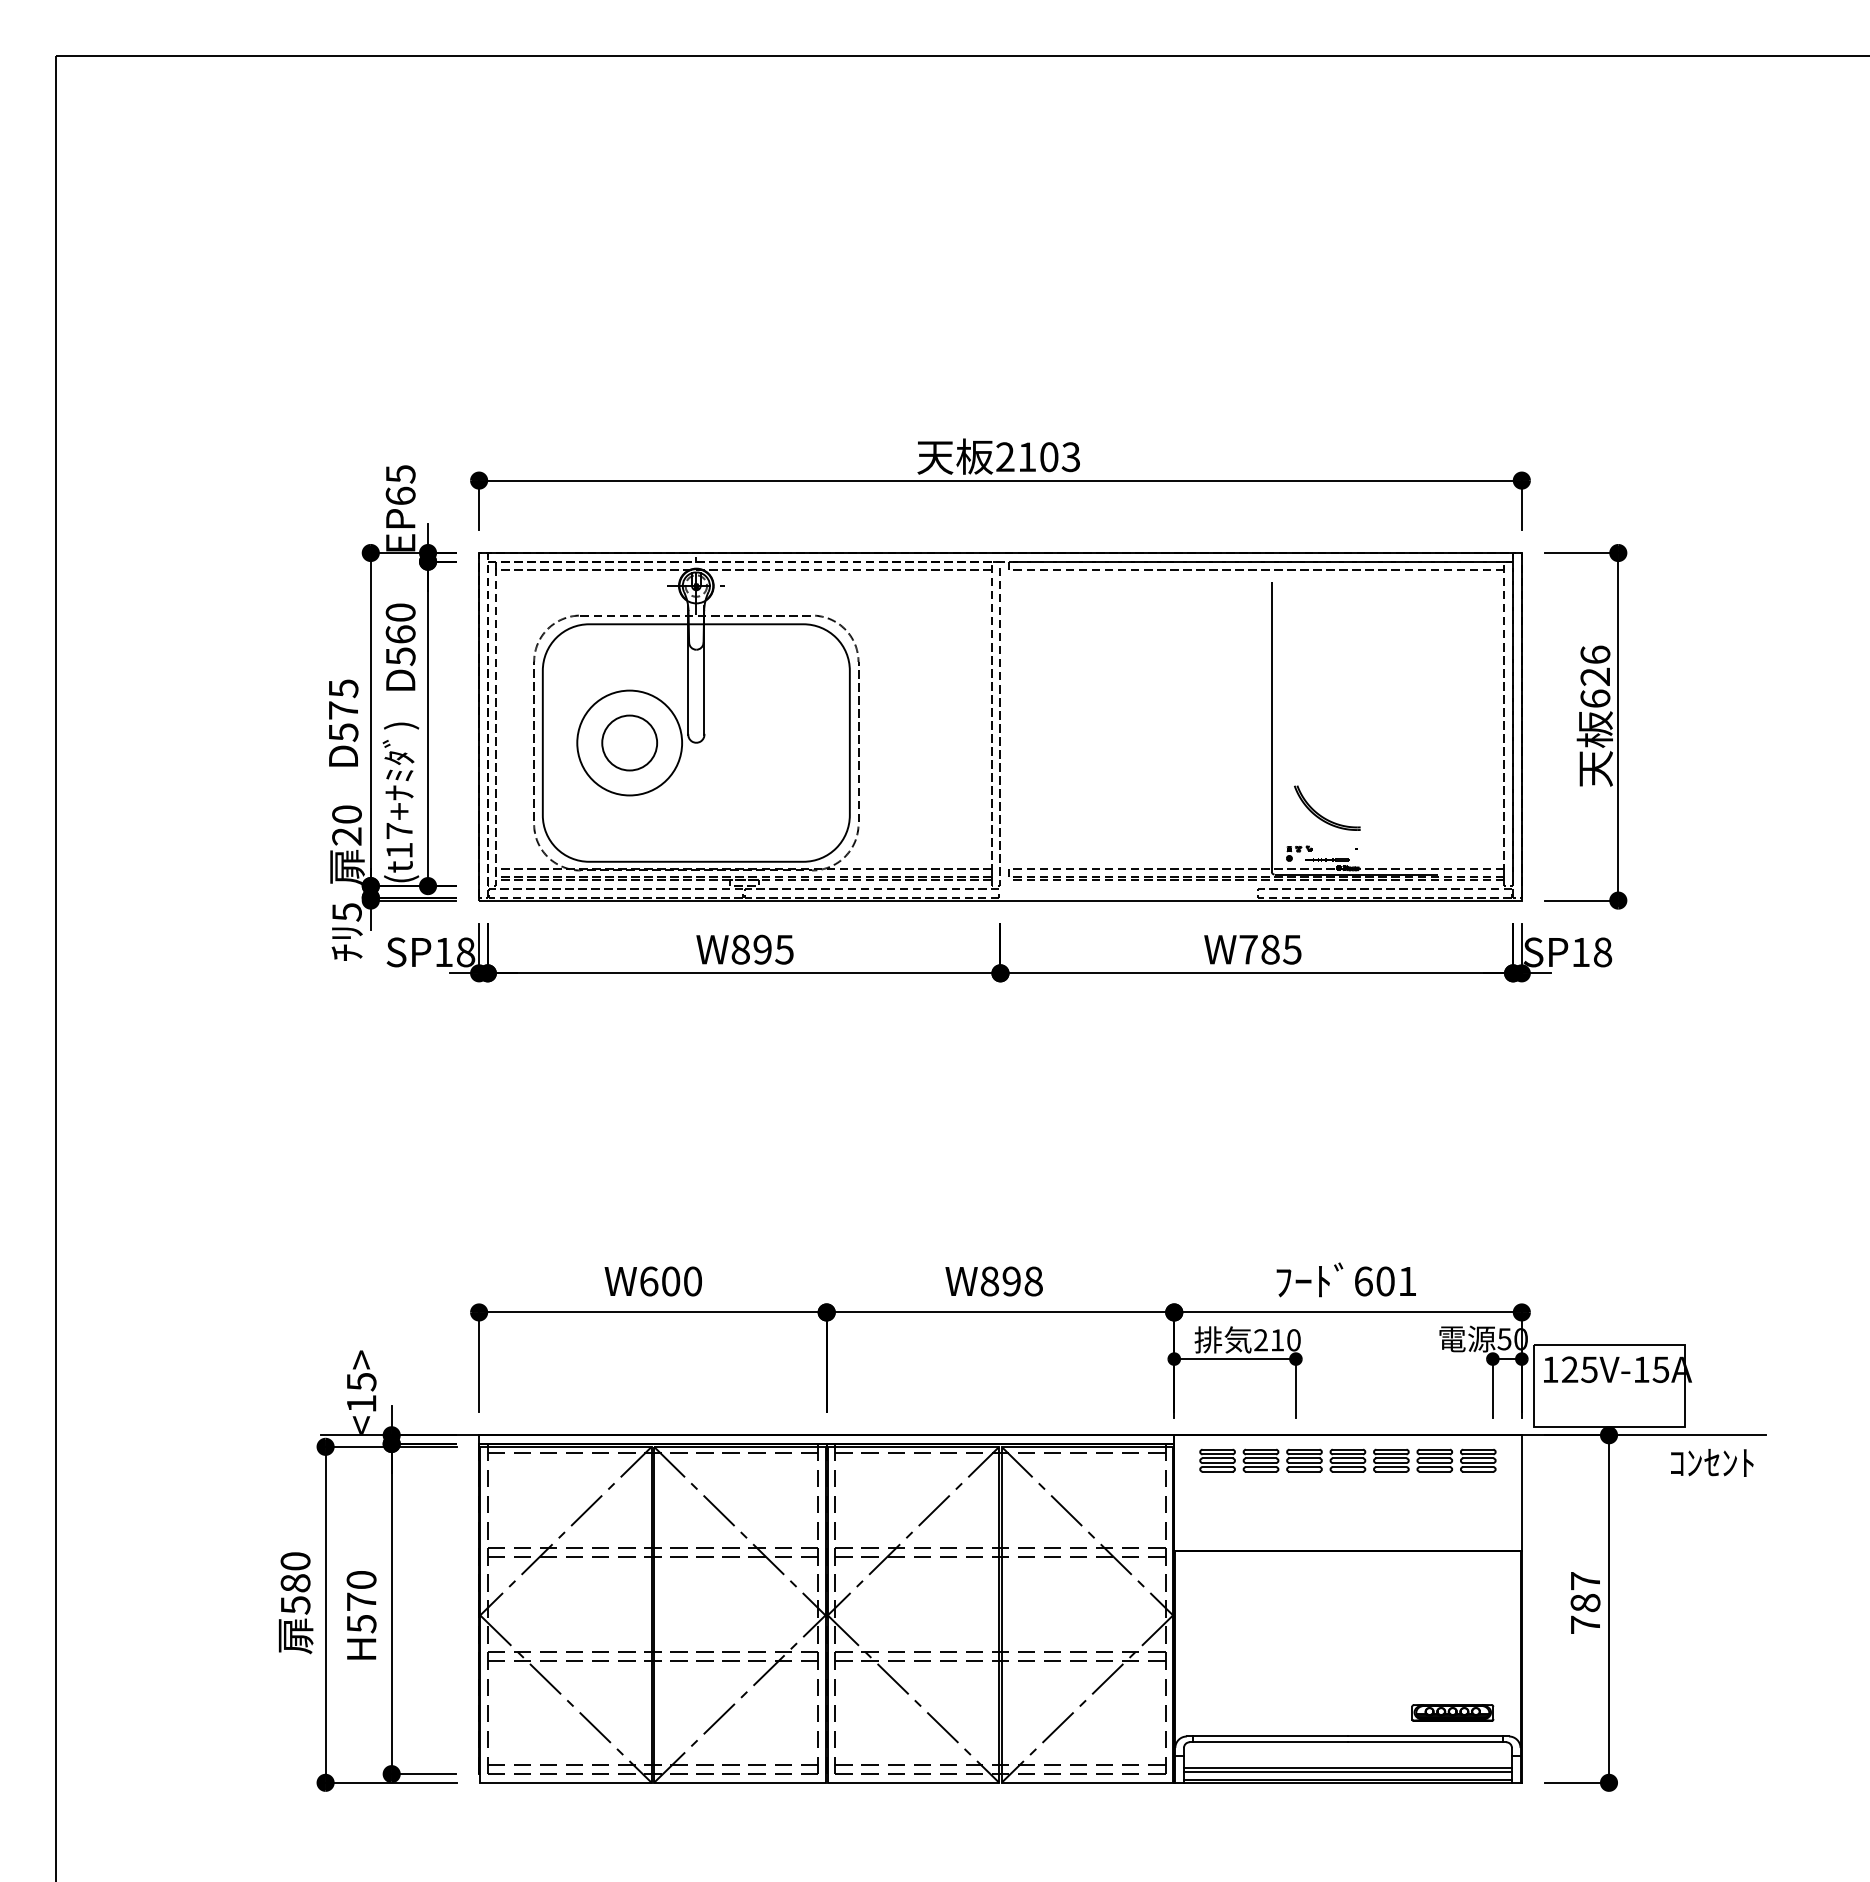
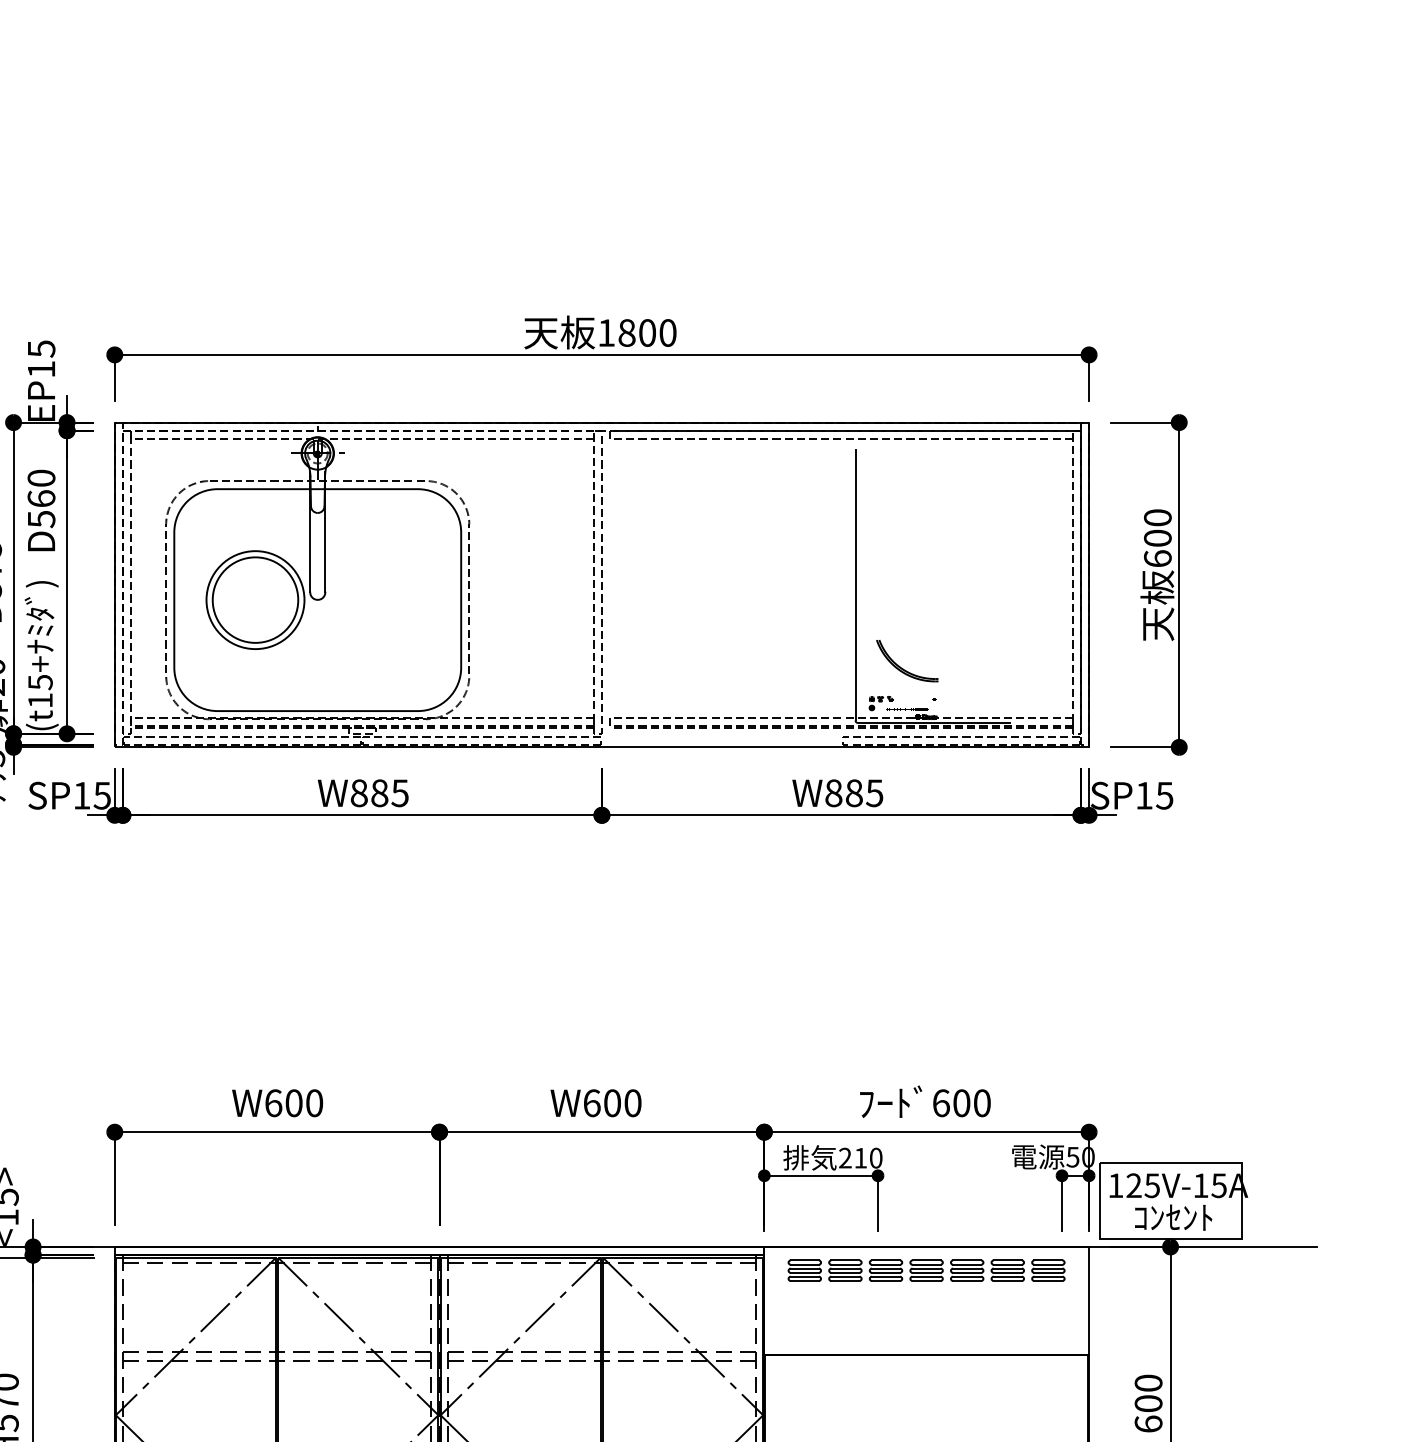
text: (1038, 457) -> (637, 333), 2103 -> 1800
text: (400, 495) -> (41, 368), EP65 -> EP15
text: (1595, 665) -> (1157, 527), 626 -> 600
circle: (629, 742) -> (255, 599), size x1.67
text: (399, 831) -> (40, 682), (t17+ -> (t15+
text: (762, 949) -> (379, 793), W895 -> W885
text: (1248, 949) -> (833, 793), W785 -> W885
text: (465, 952) -> (102, 795), SP18 -> SP15
text: (1602, 952) -> (1164, 795), SP18 -> SP15
text: (1011, 1281) -> (612, 1103), W898 -> W600
text: (1407, 1281) -> (982, 1103), 601 -> 600
text: (1712, 1462) -> (1173, 1217), moved
text: (1585, 1602) -> (1148, 1403), 787 -> 600

